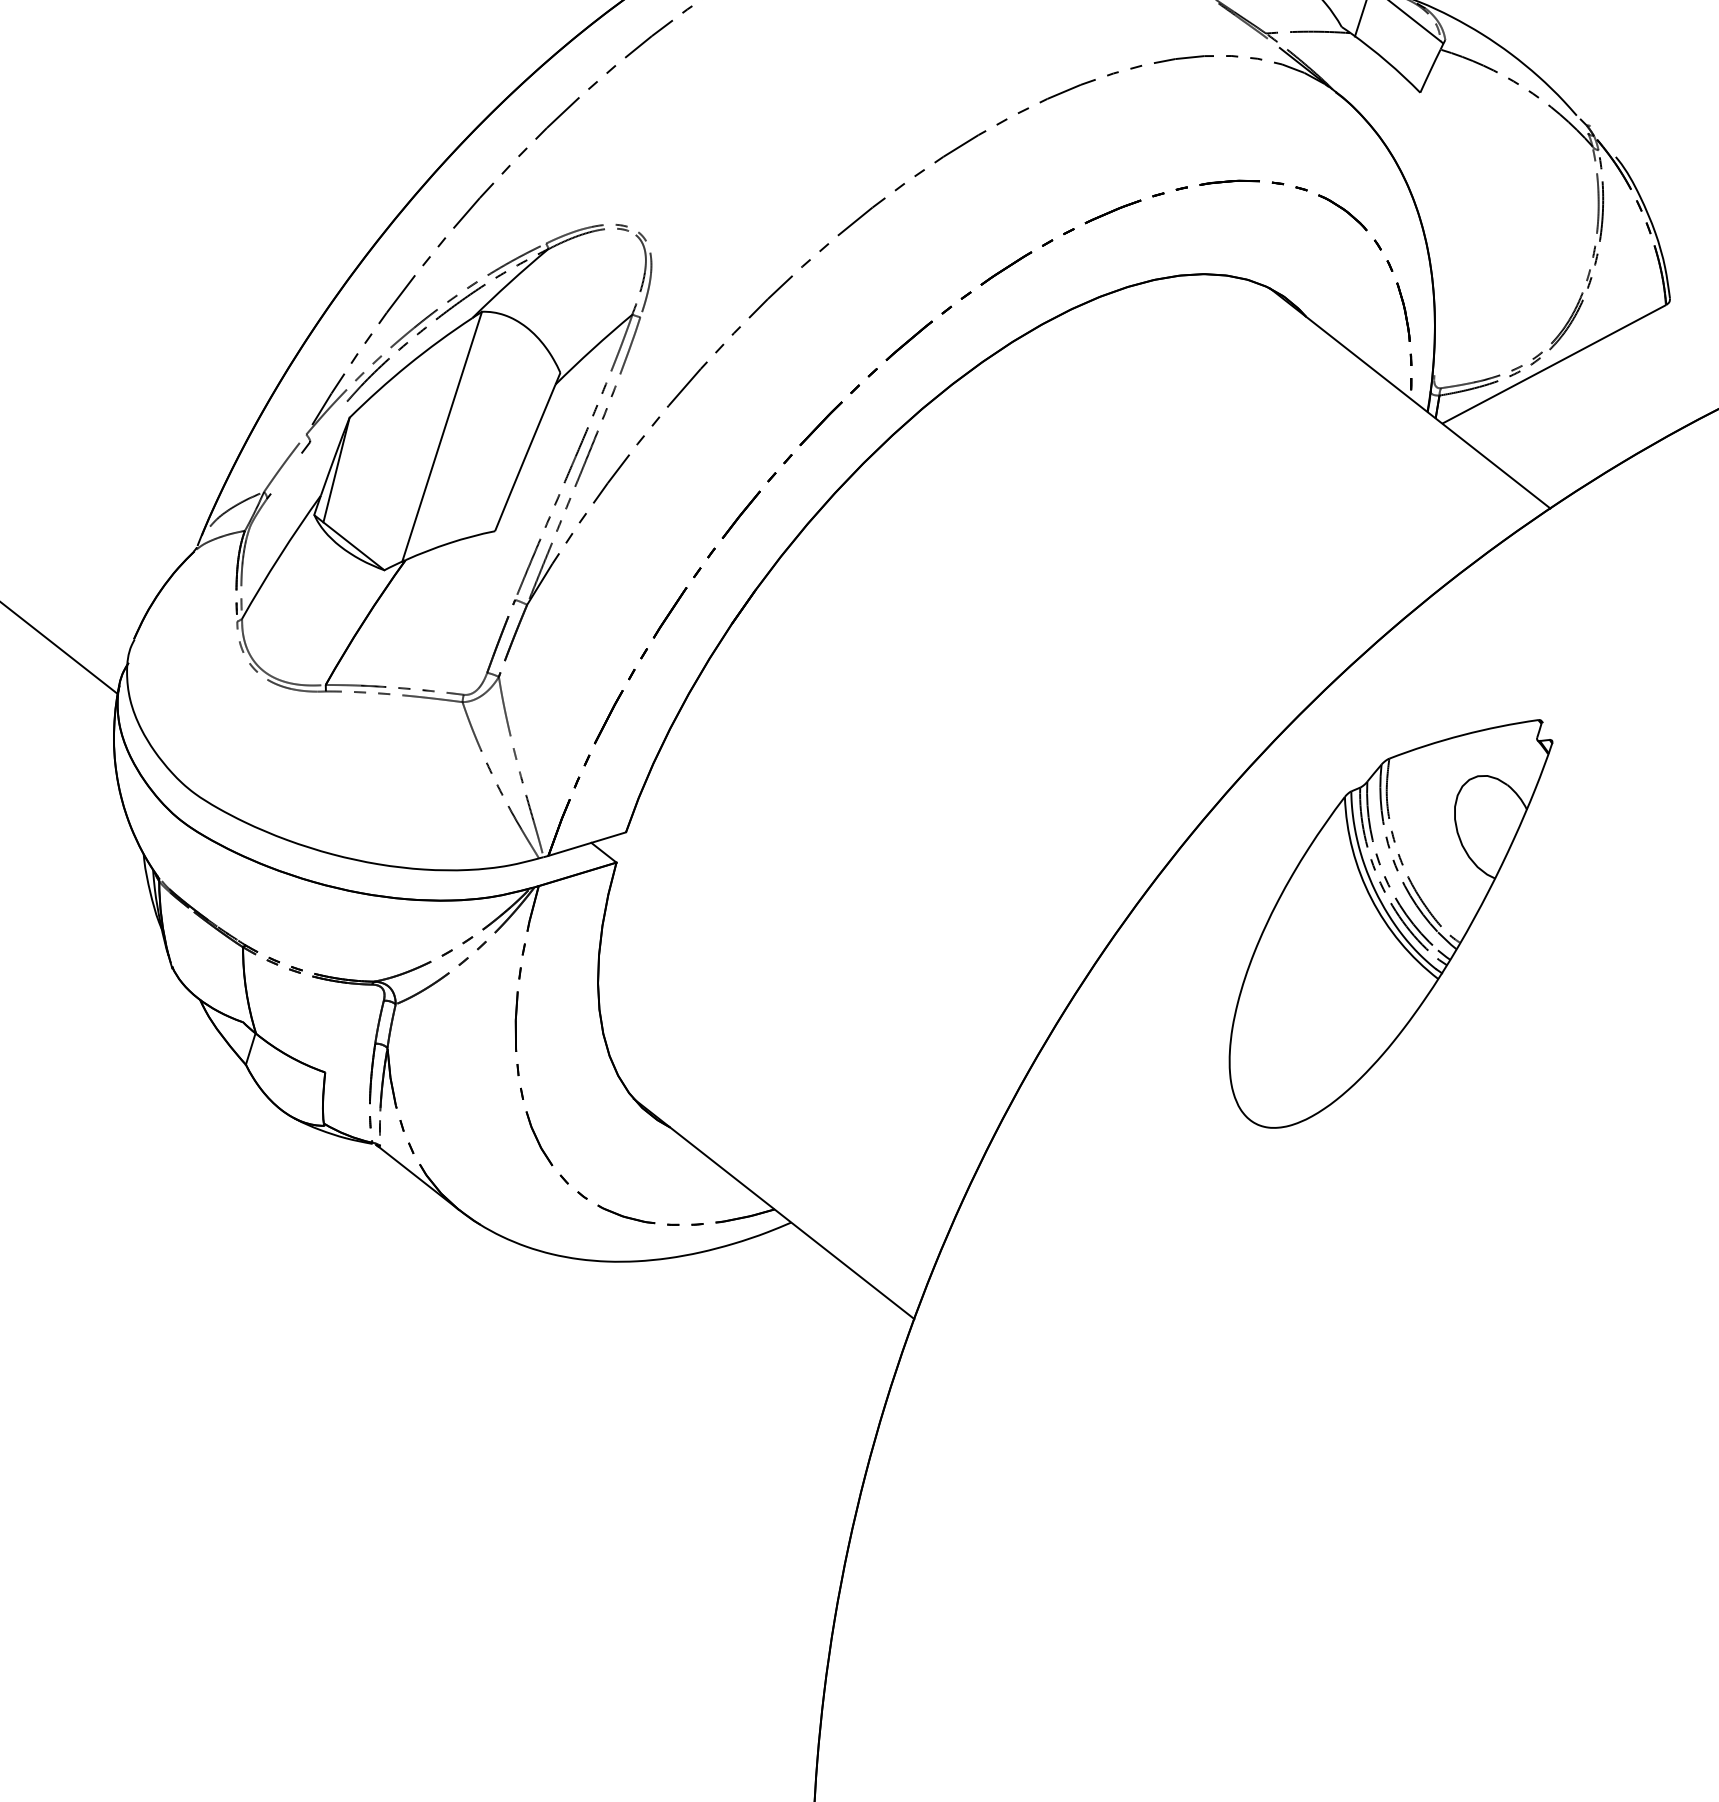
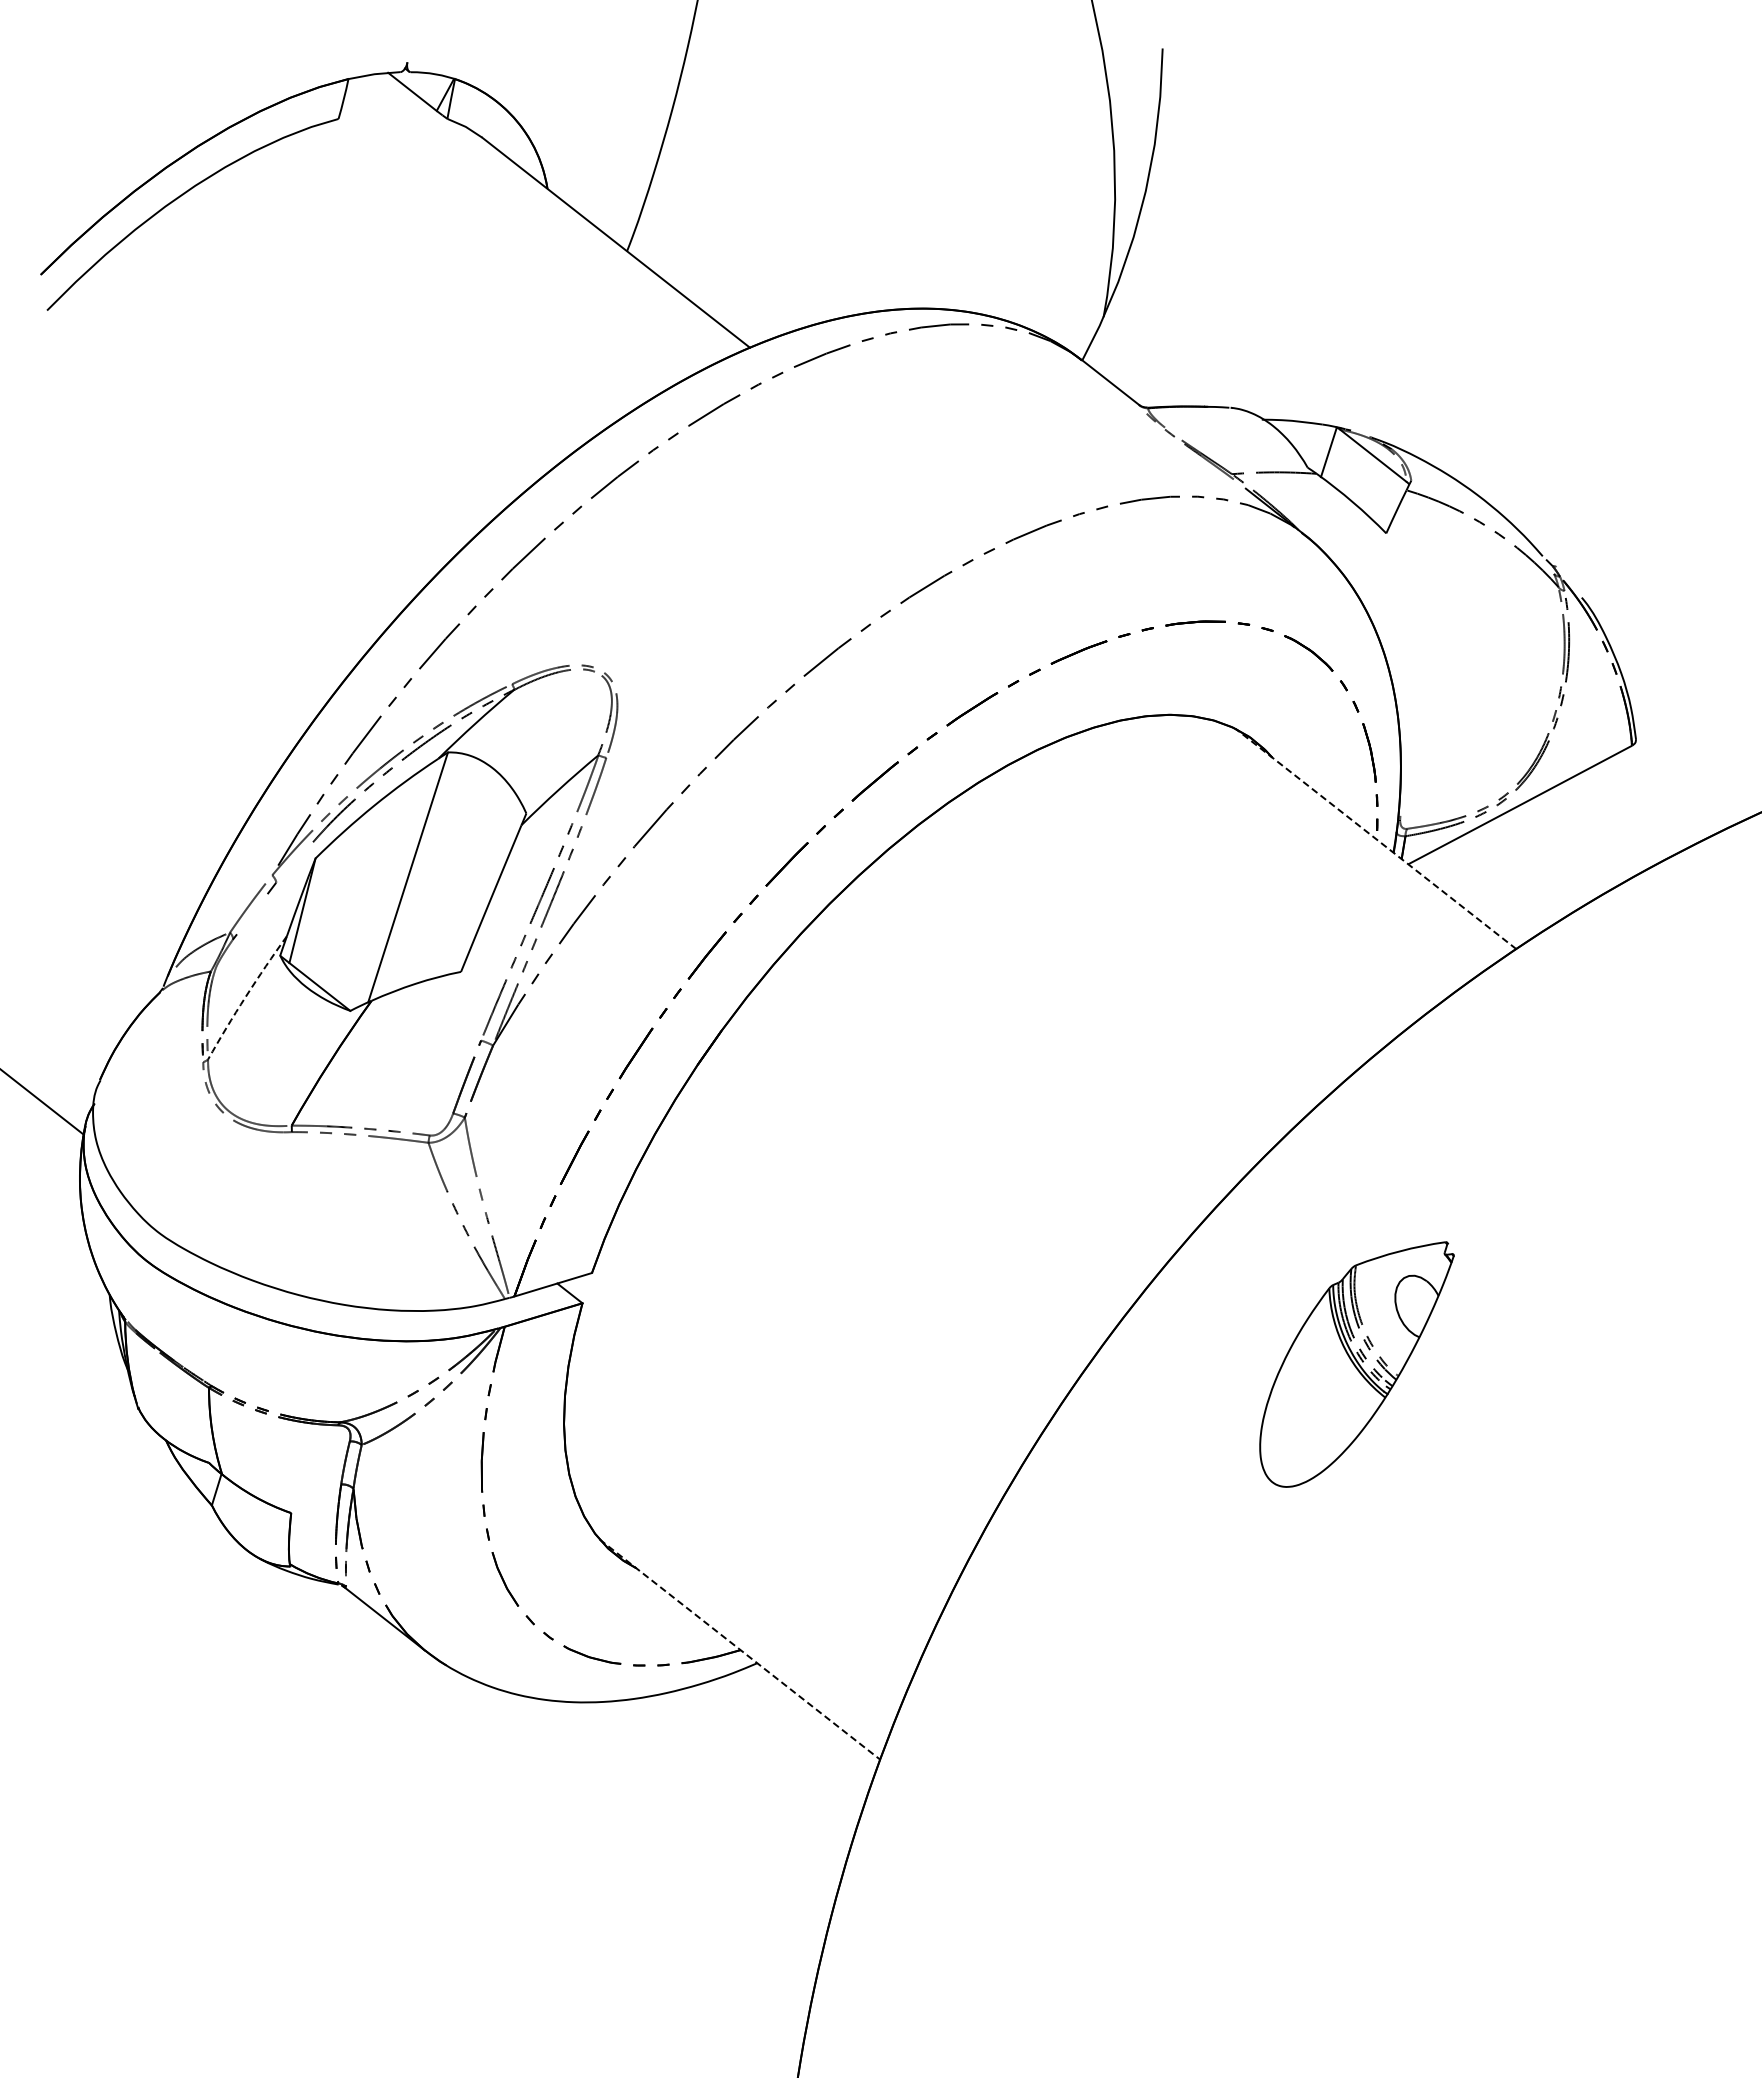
line: (1409, 397) -> (1375, 838), solid -> dashed
arc: (279, 555) -> (245, 996), solid -> dashed
part: (1390, 923) -> (1356, 1364), size x0.6
line: (774, 1208) -> (740, 1649), solid -> dashed

